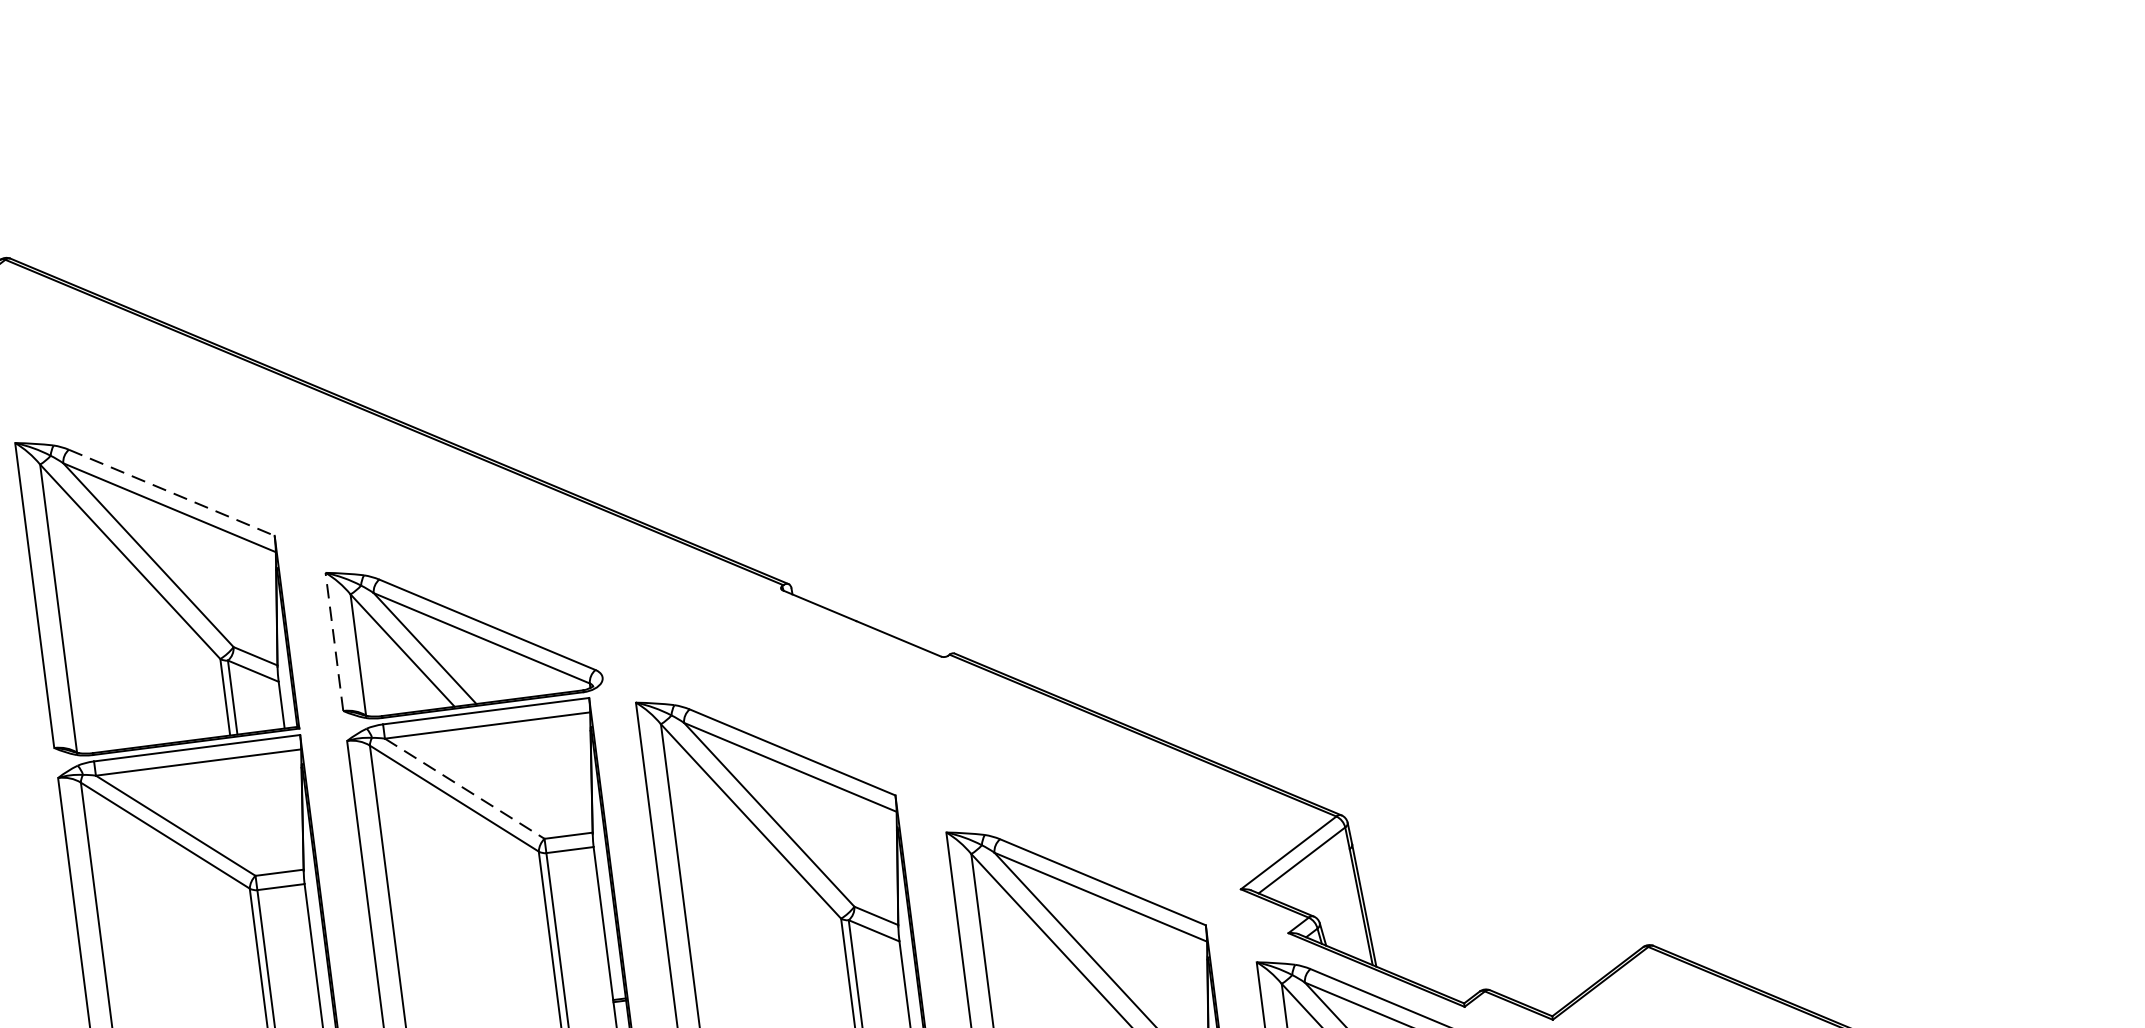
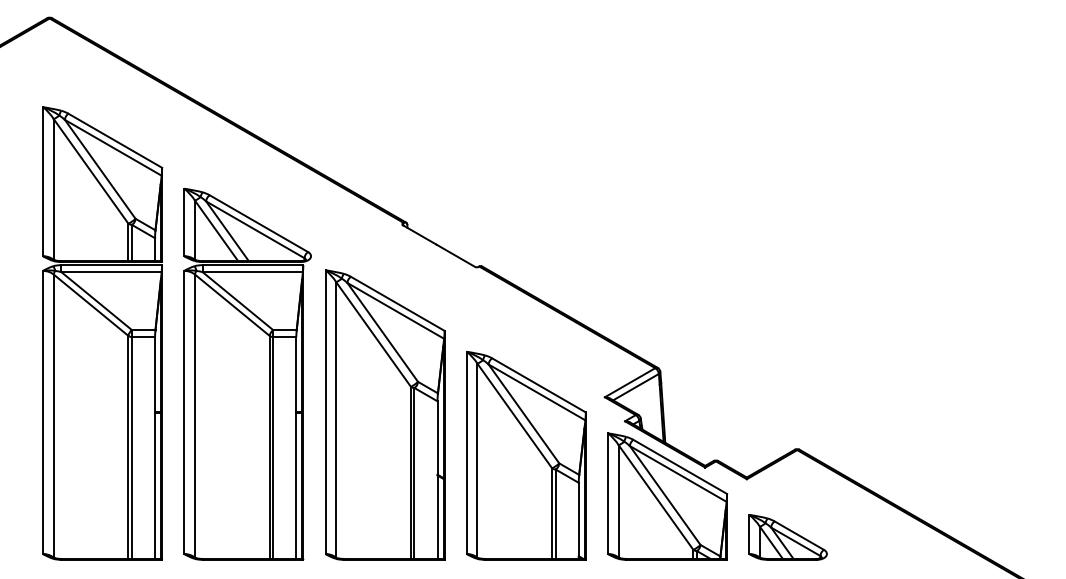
line: (172, 494) -> (115, 141), dashed -> solid
line: (334, 641) -> (184, 222), dashed -> solid
line: (463, 789) -> (237, 301), dashed -> solid

